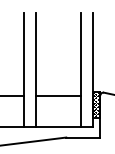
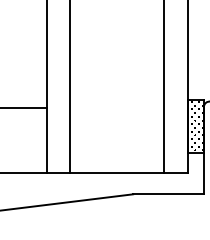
line: (58, 95) -> (117, 107), removed

